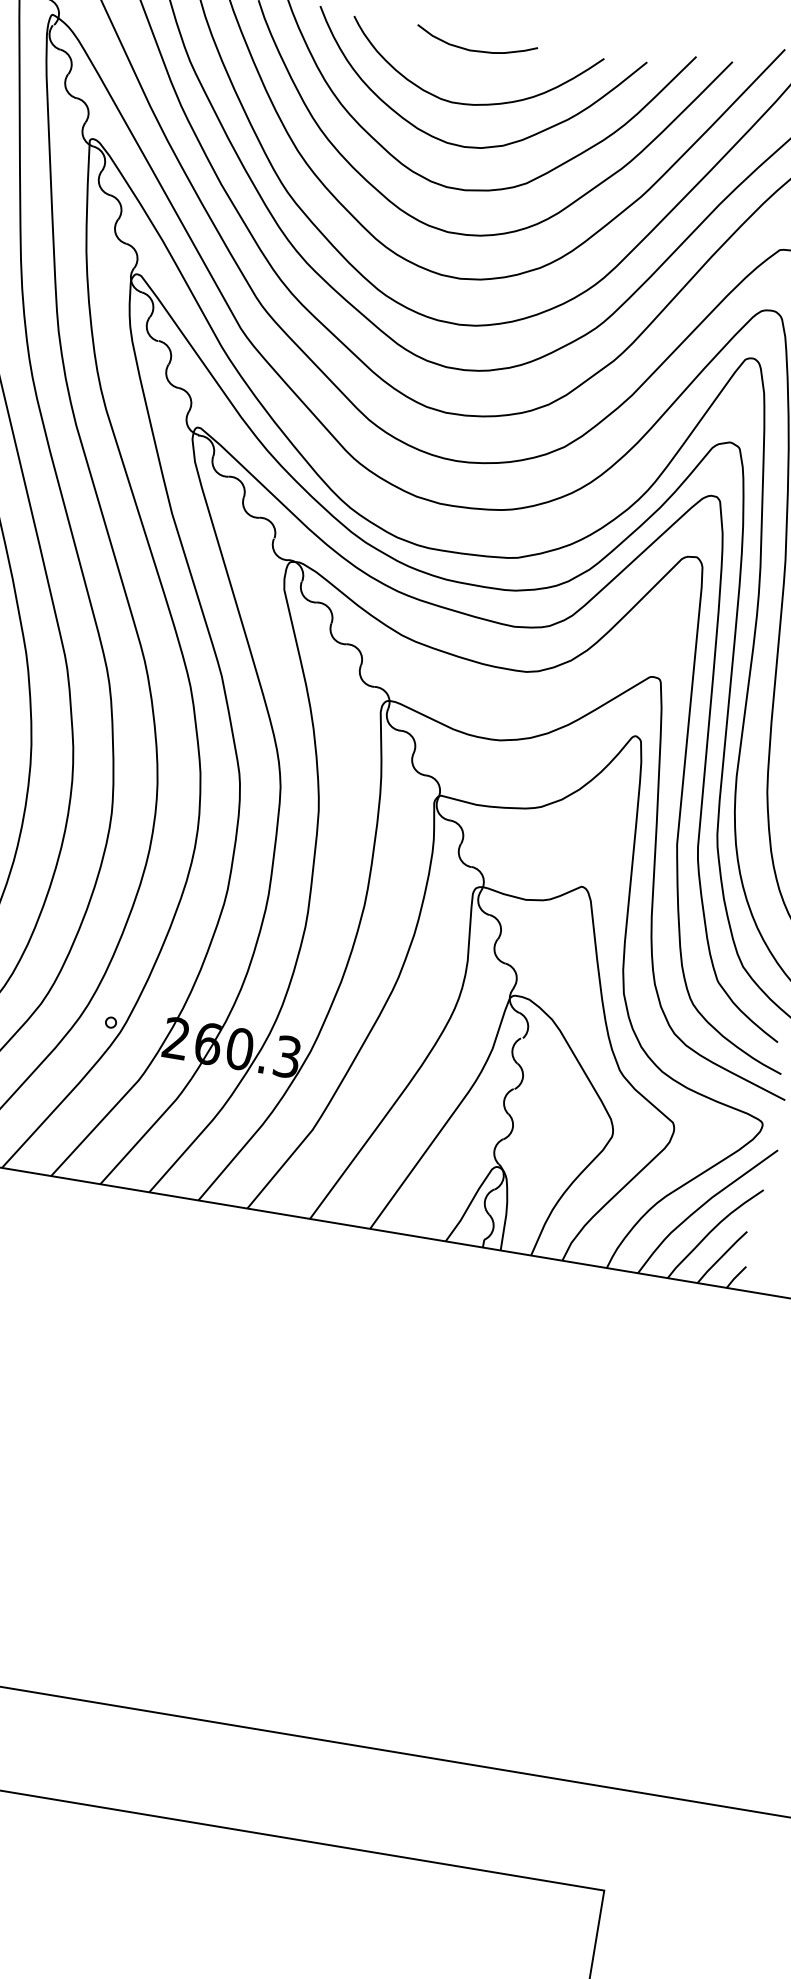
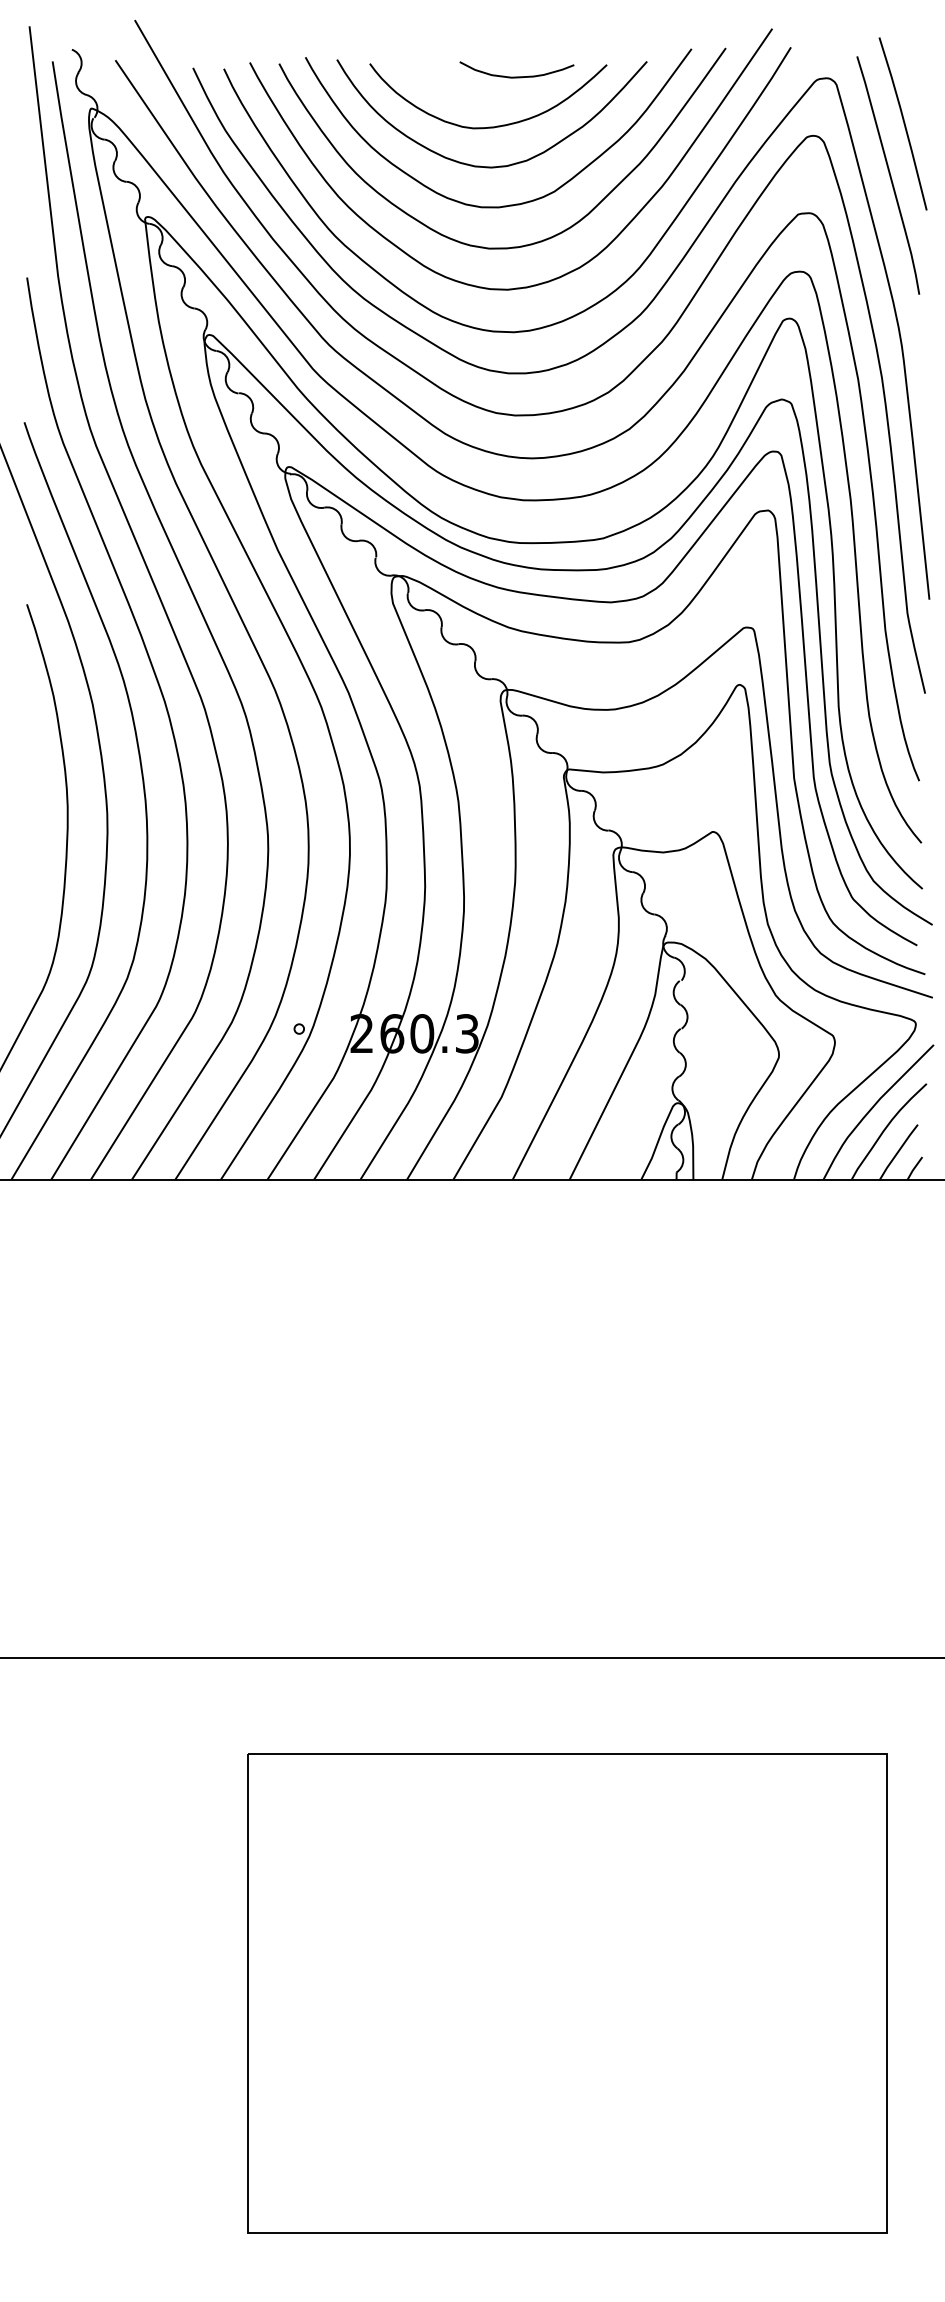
curve: (475, 49) -> (516, 76), moved

